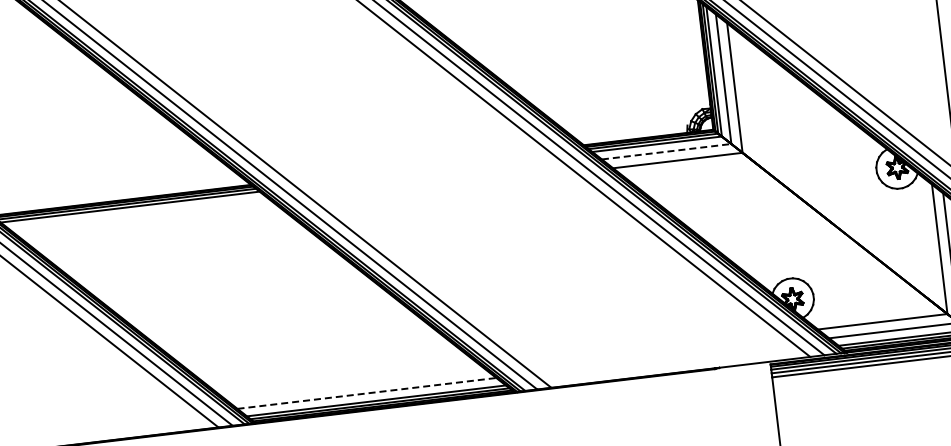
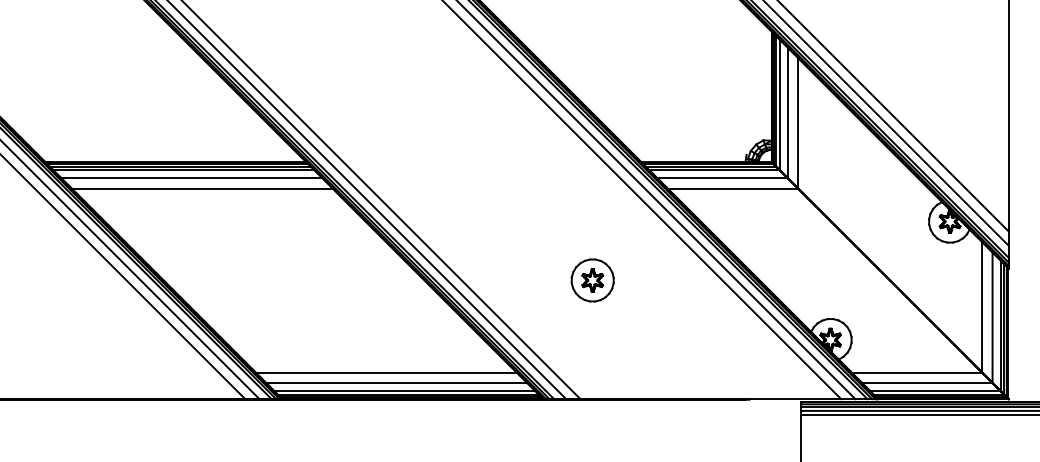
line: (667, 151) -> (723, 178), dashed -> solid
line: (139, 214) -> (191, 178), added
line: (150, 223) -> (201, 188), added
part: (549, 268) -> (592, 280), added
line: (355, 384) -> (386, 372), added
line: (367, 392) -> (397, 382), dashed -> solid

